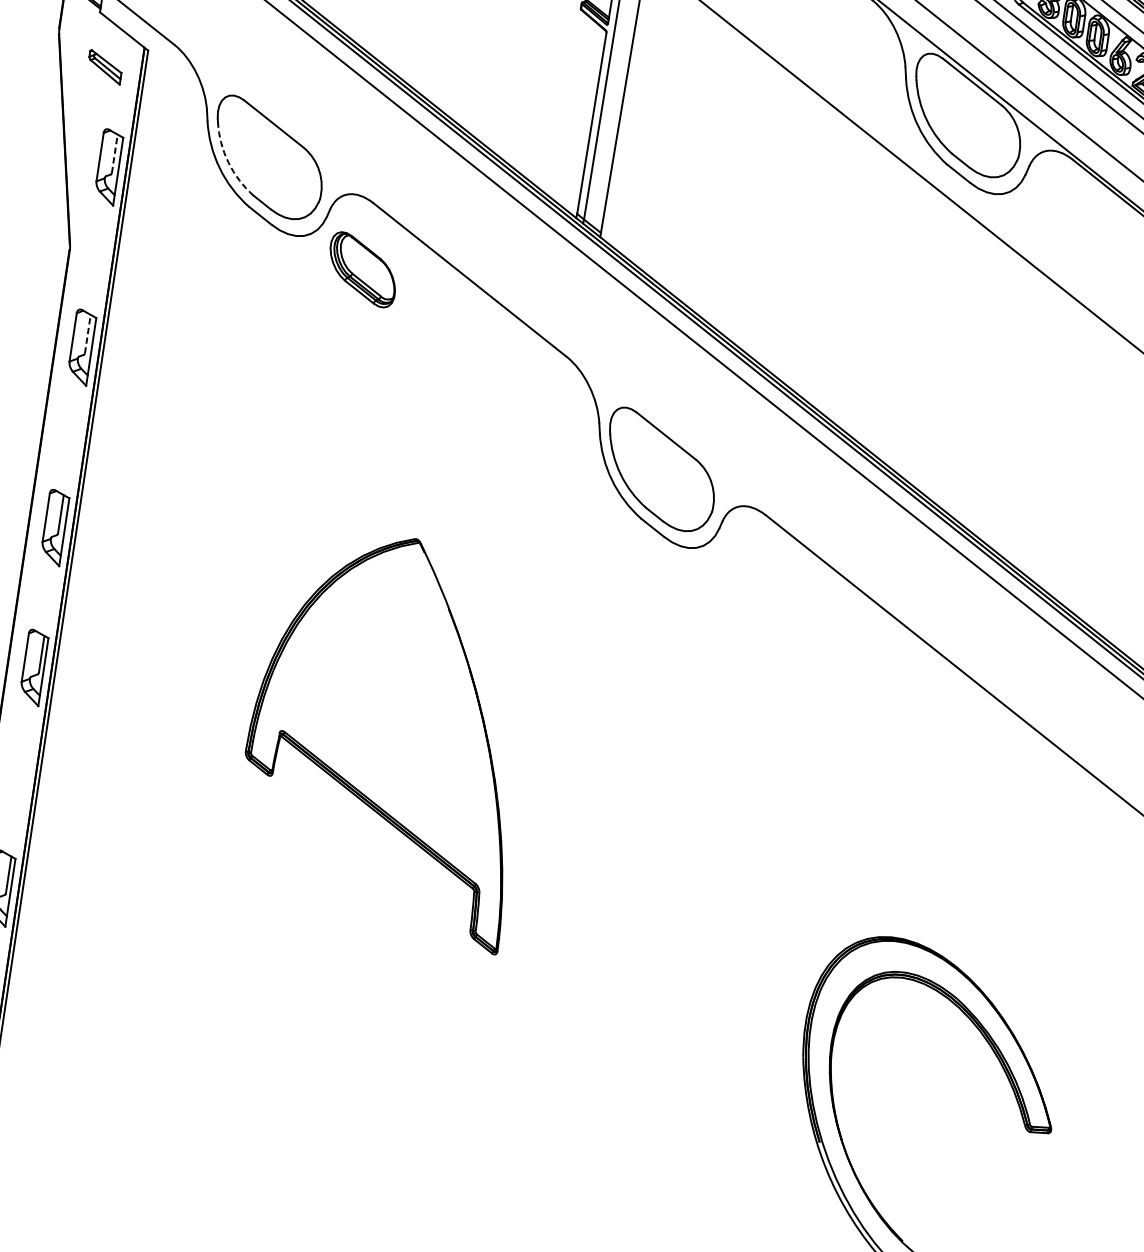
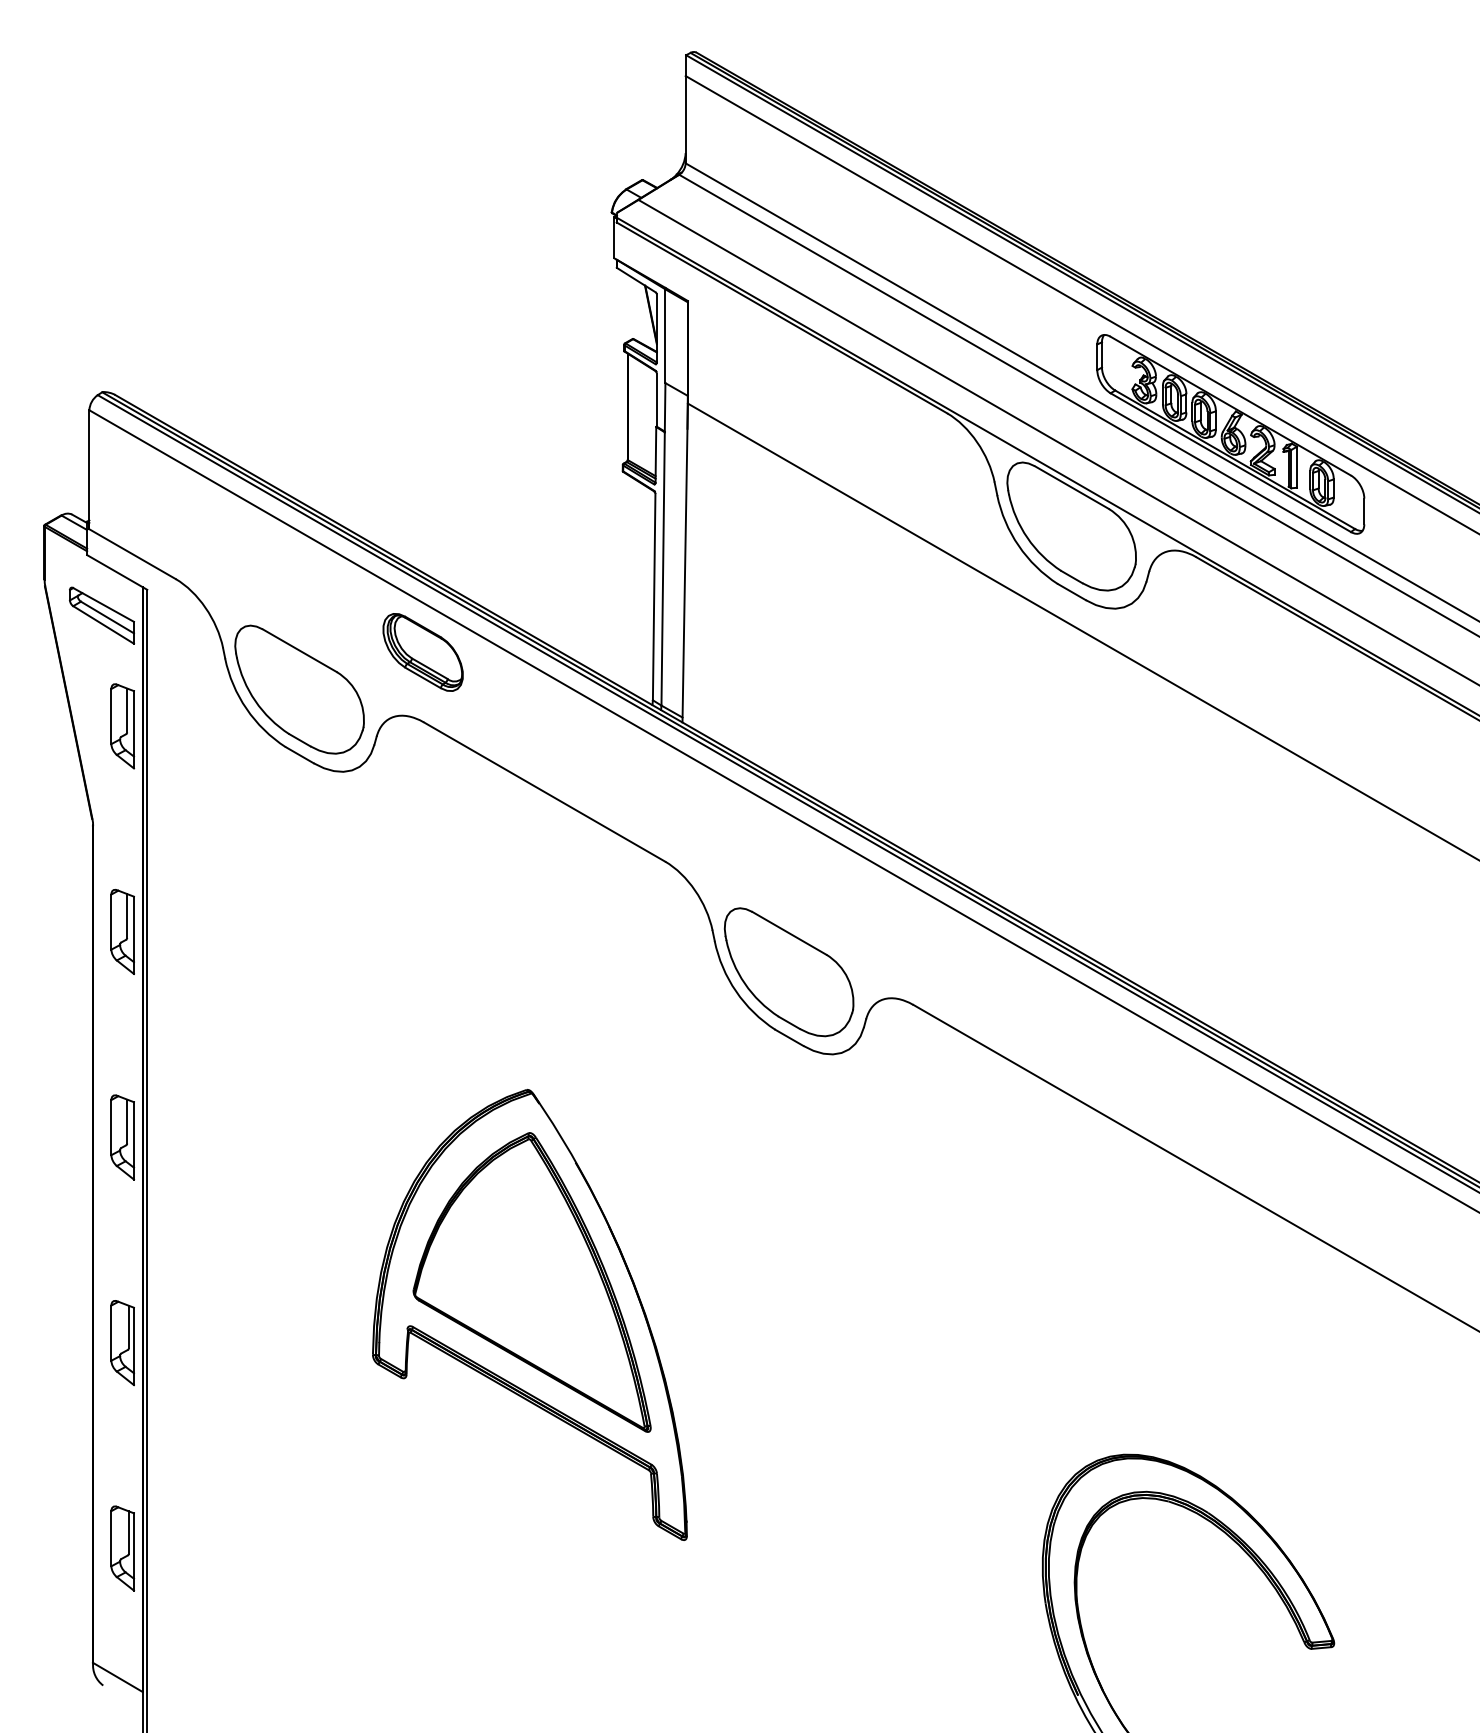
part: (104, 67) -> (101, 615), size x1.67
line: (115, 153) -> (127, 710), dashed -> solid
arc: (228, 162) -> (255, 701), dashed -> solid
part: (362, 269) -> (422, 652), moved
line: (88, 334) -> (127, 916), dashed -> solid
part: (33, 668) -> (122, 1343), moved
part: (394, 708) -> (531, 1282), added

